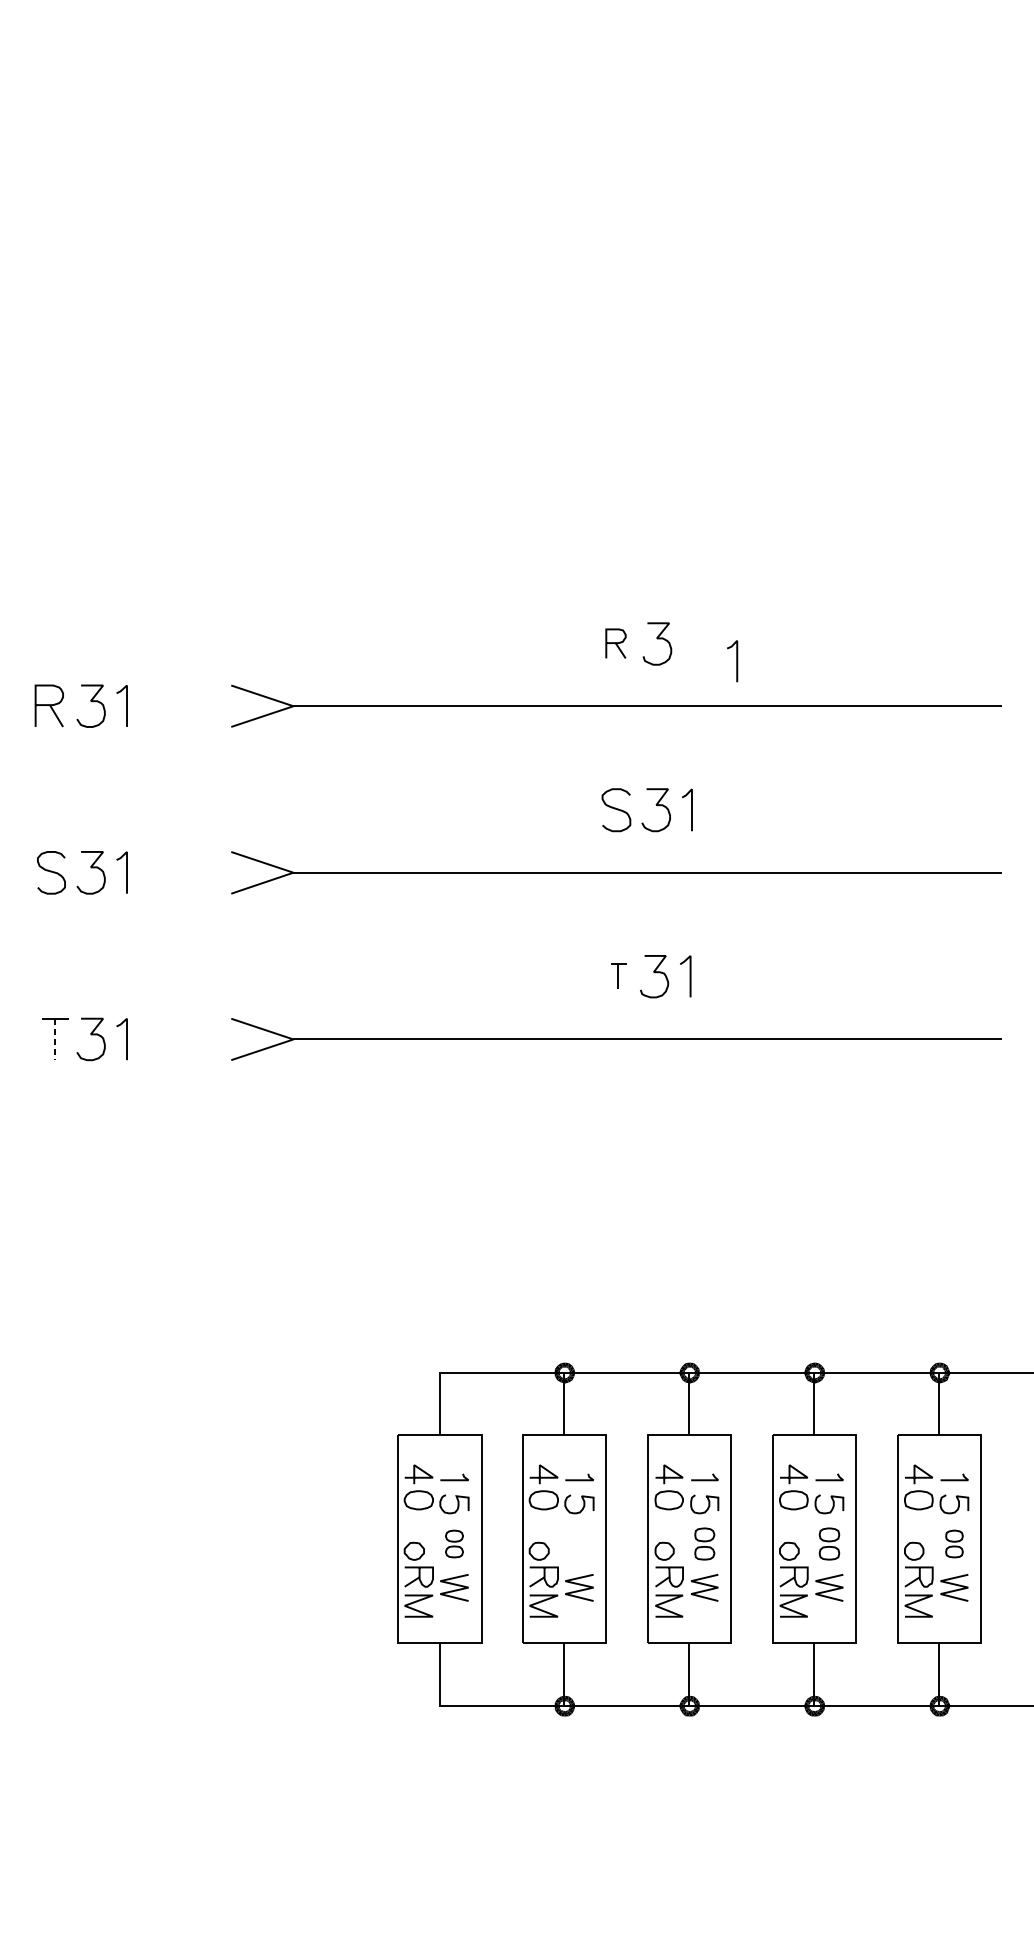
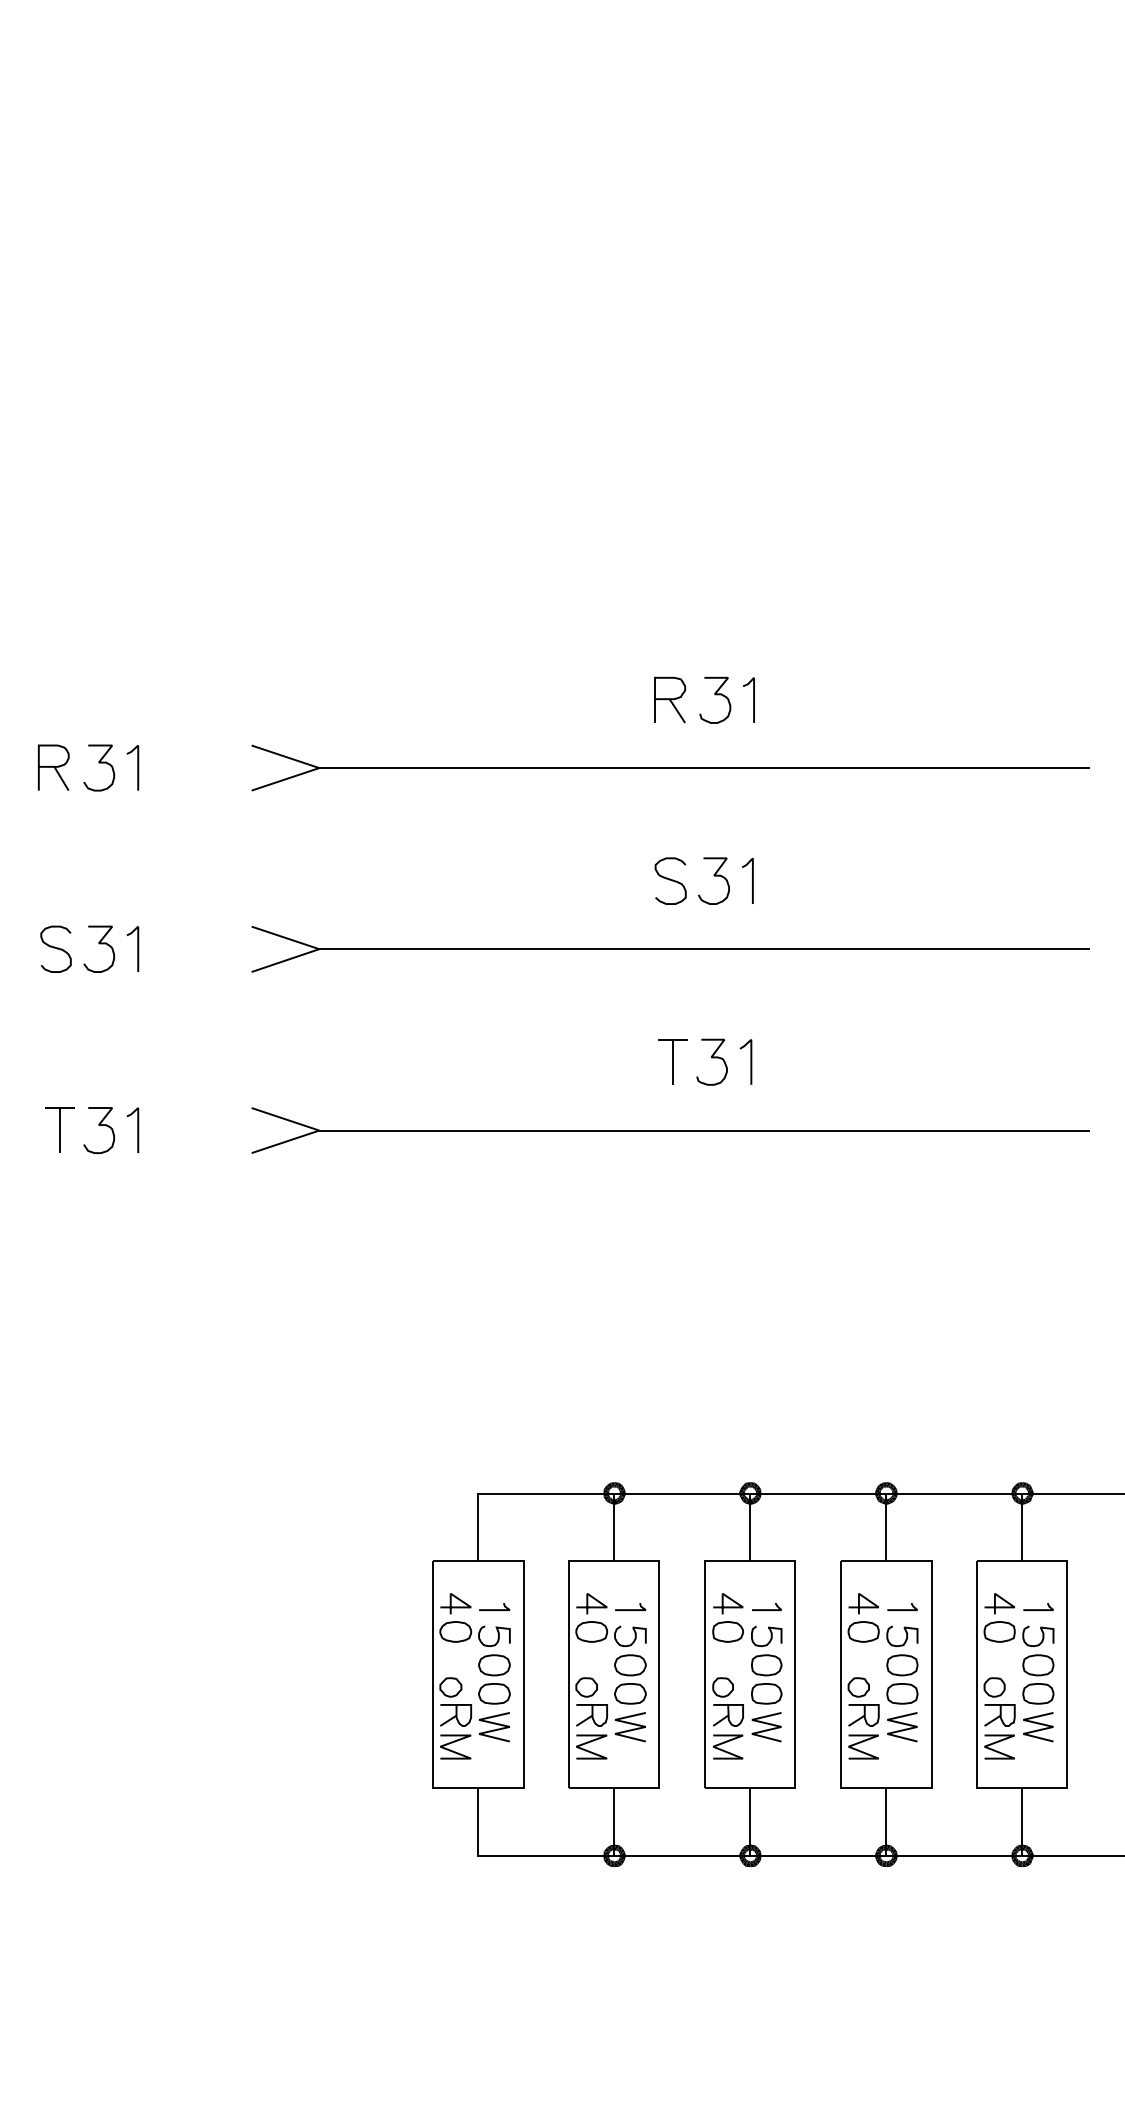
part: (616, 643) -> (670, 699), size x1.43
line: (736, 660) -> (753, 699), moved
part: (618, 975) -> (672, 1061), size x1.67
line: (55, 1039) -> (60, 1130), dashed -> solid
part: (454, 1544) -> (494, 1679), size x1.67
part: (579, 1544) -> (630, 1679), added
part: (704, 1544) -> (766, 1679), size x1.43
part: (829, 1544) -> (902, 1679), size x1.43
part: (954, 1544) -> (1038, 1679), size x1.67

